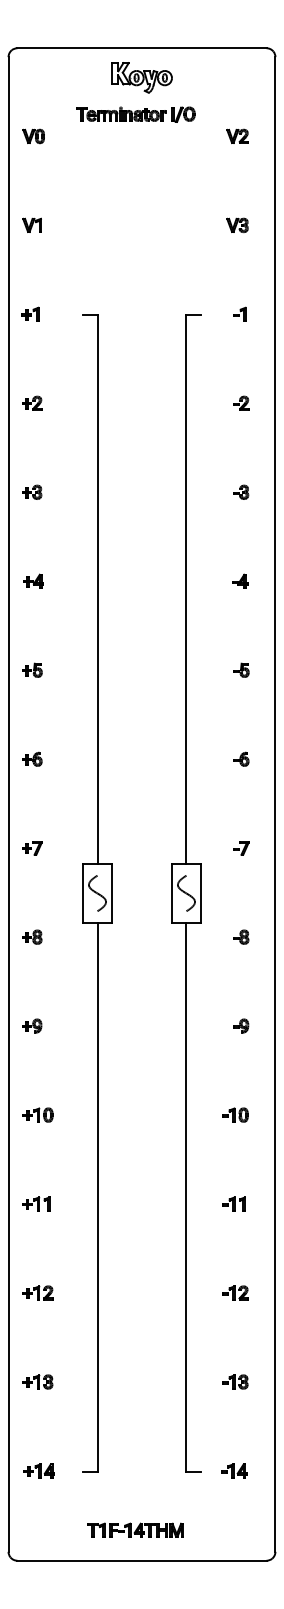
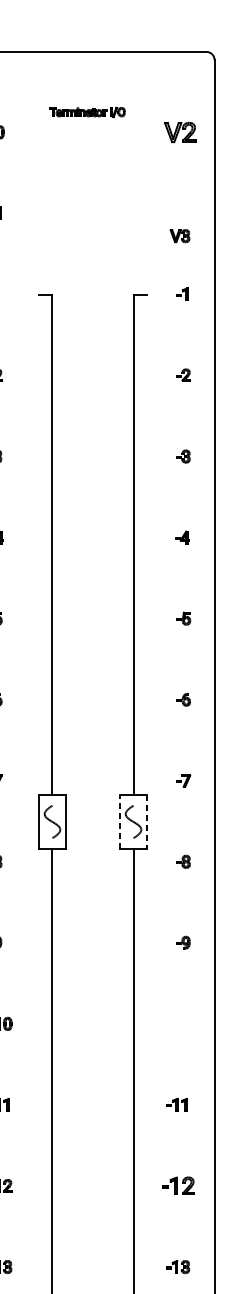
part: (141, 77) -> (92, 78), removed
part: (135, 114) -> (87, 112), size x0.7
part: (237, 135) -> (180, 131), size x1.6
part: (237, 225) -> (180, 236), moved
line: (171, 893) -> (119, 821), solid -> dashed
line: (201, 893) -> (147, 821), solid -> dashed
part: (235, 1114) -> (178, 1023), removed
part: (235, 1292) -> (178, 1185), size x1.4

